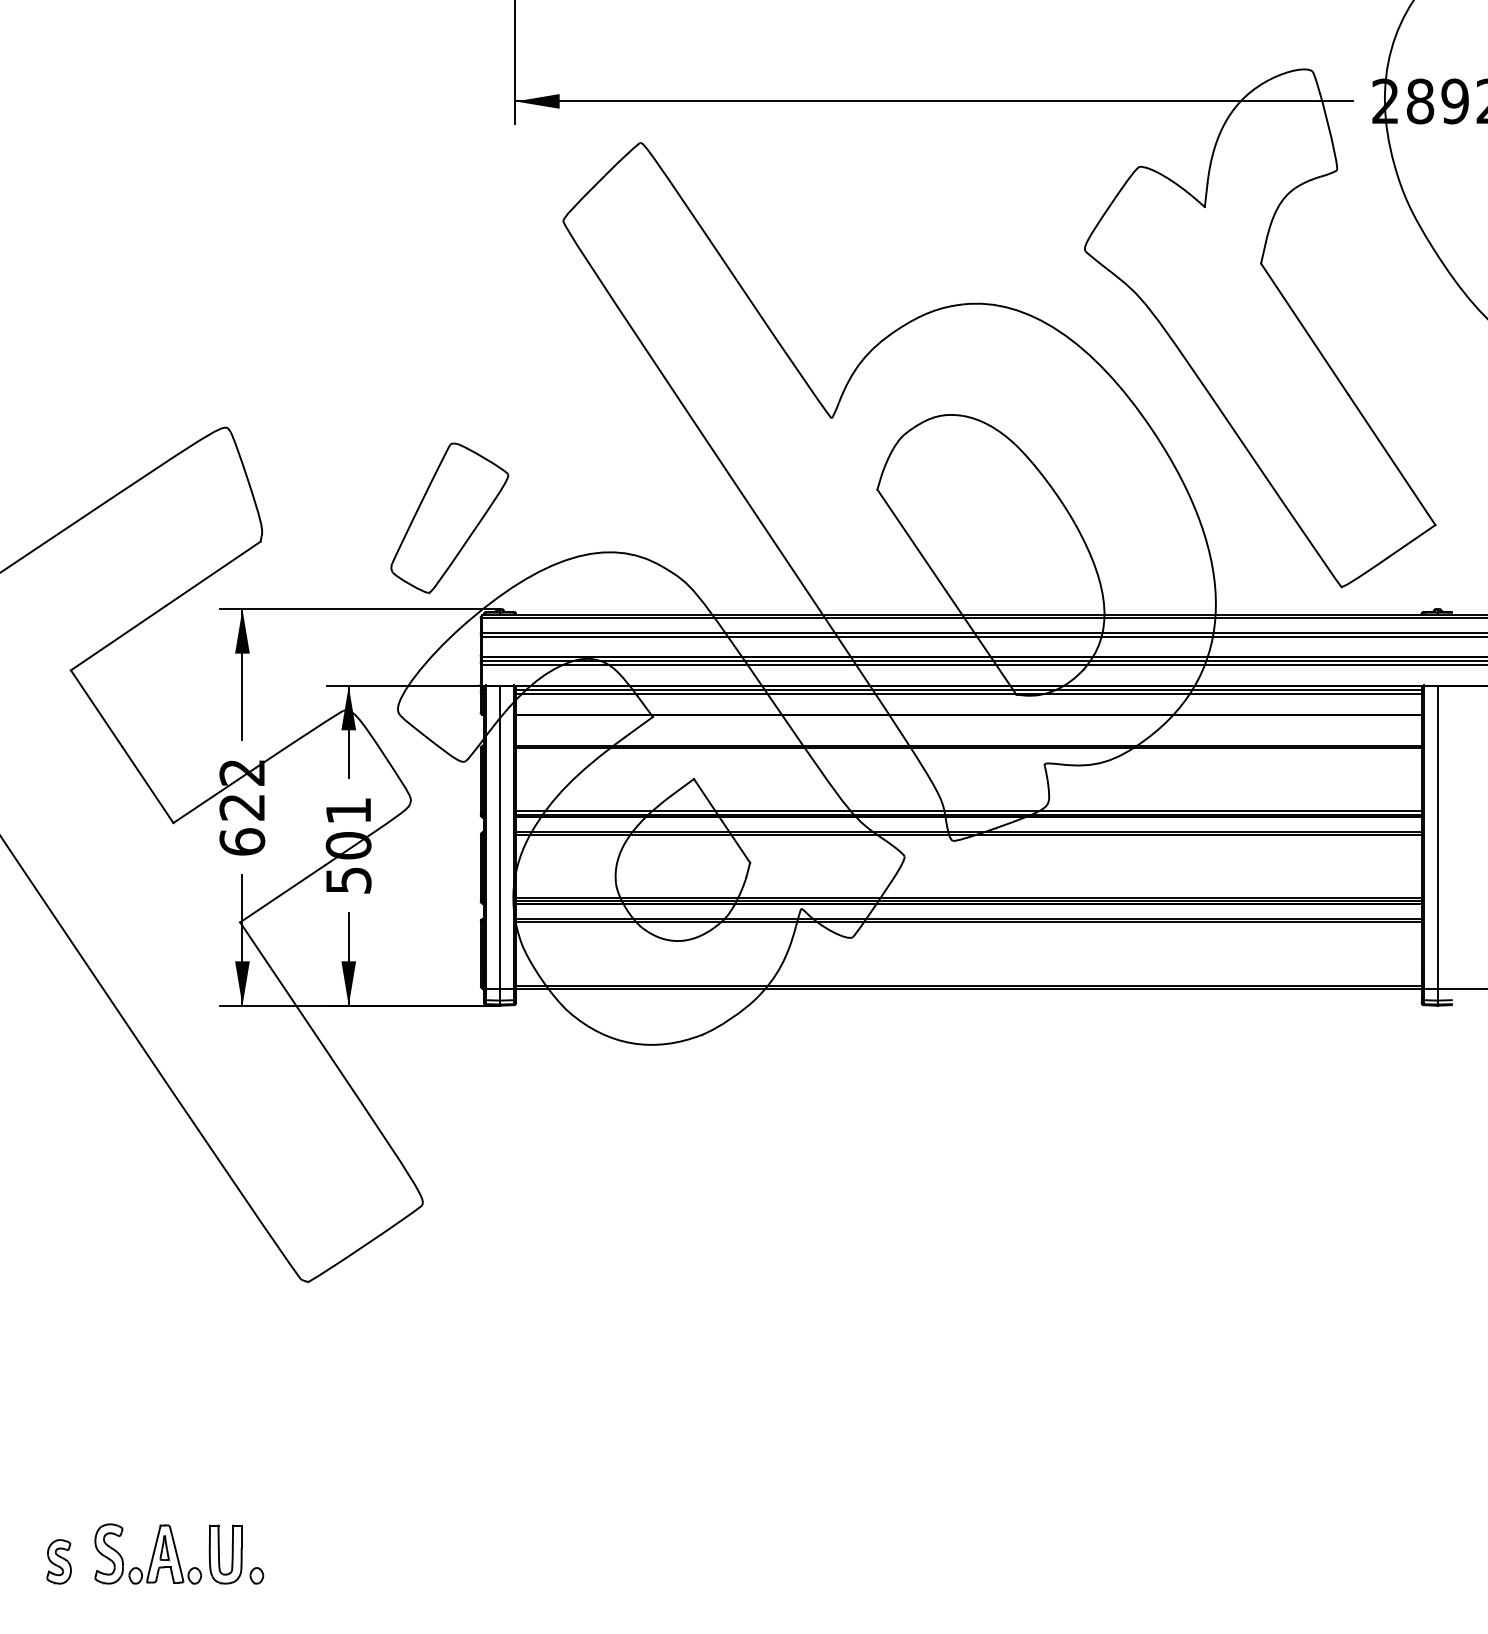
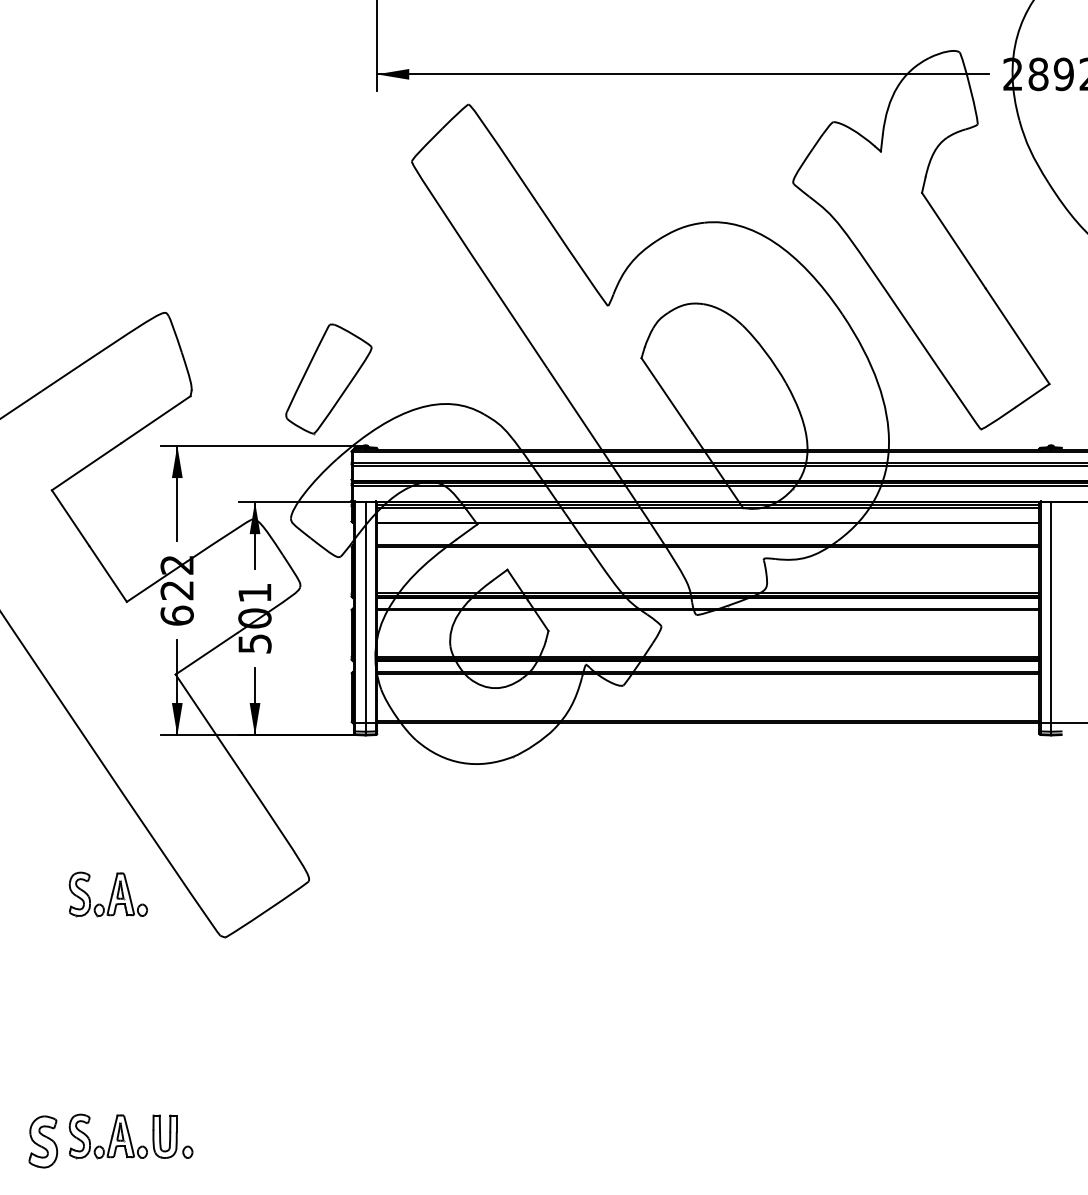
part: (148, 1222) -> (108, 893), added
part: (58, 1561) -> (42, 1141), size x1.6

